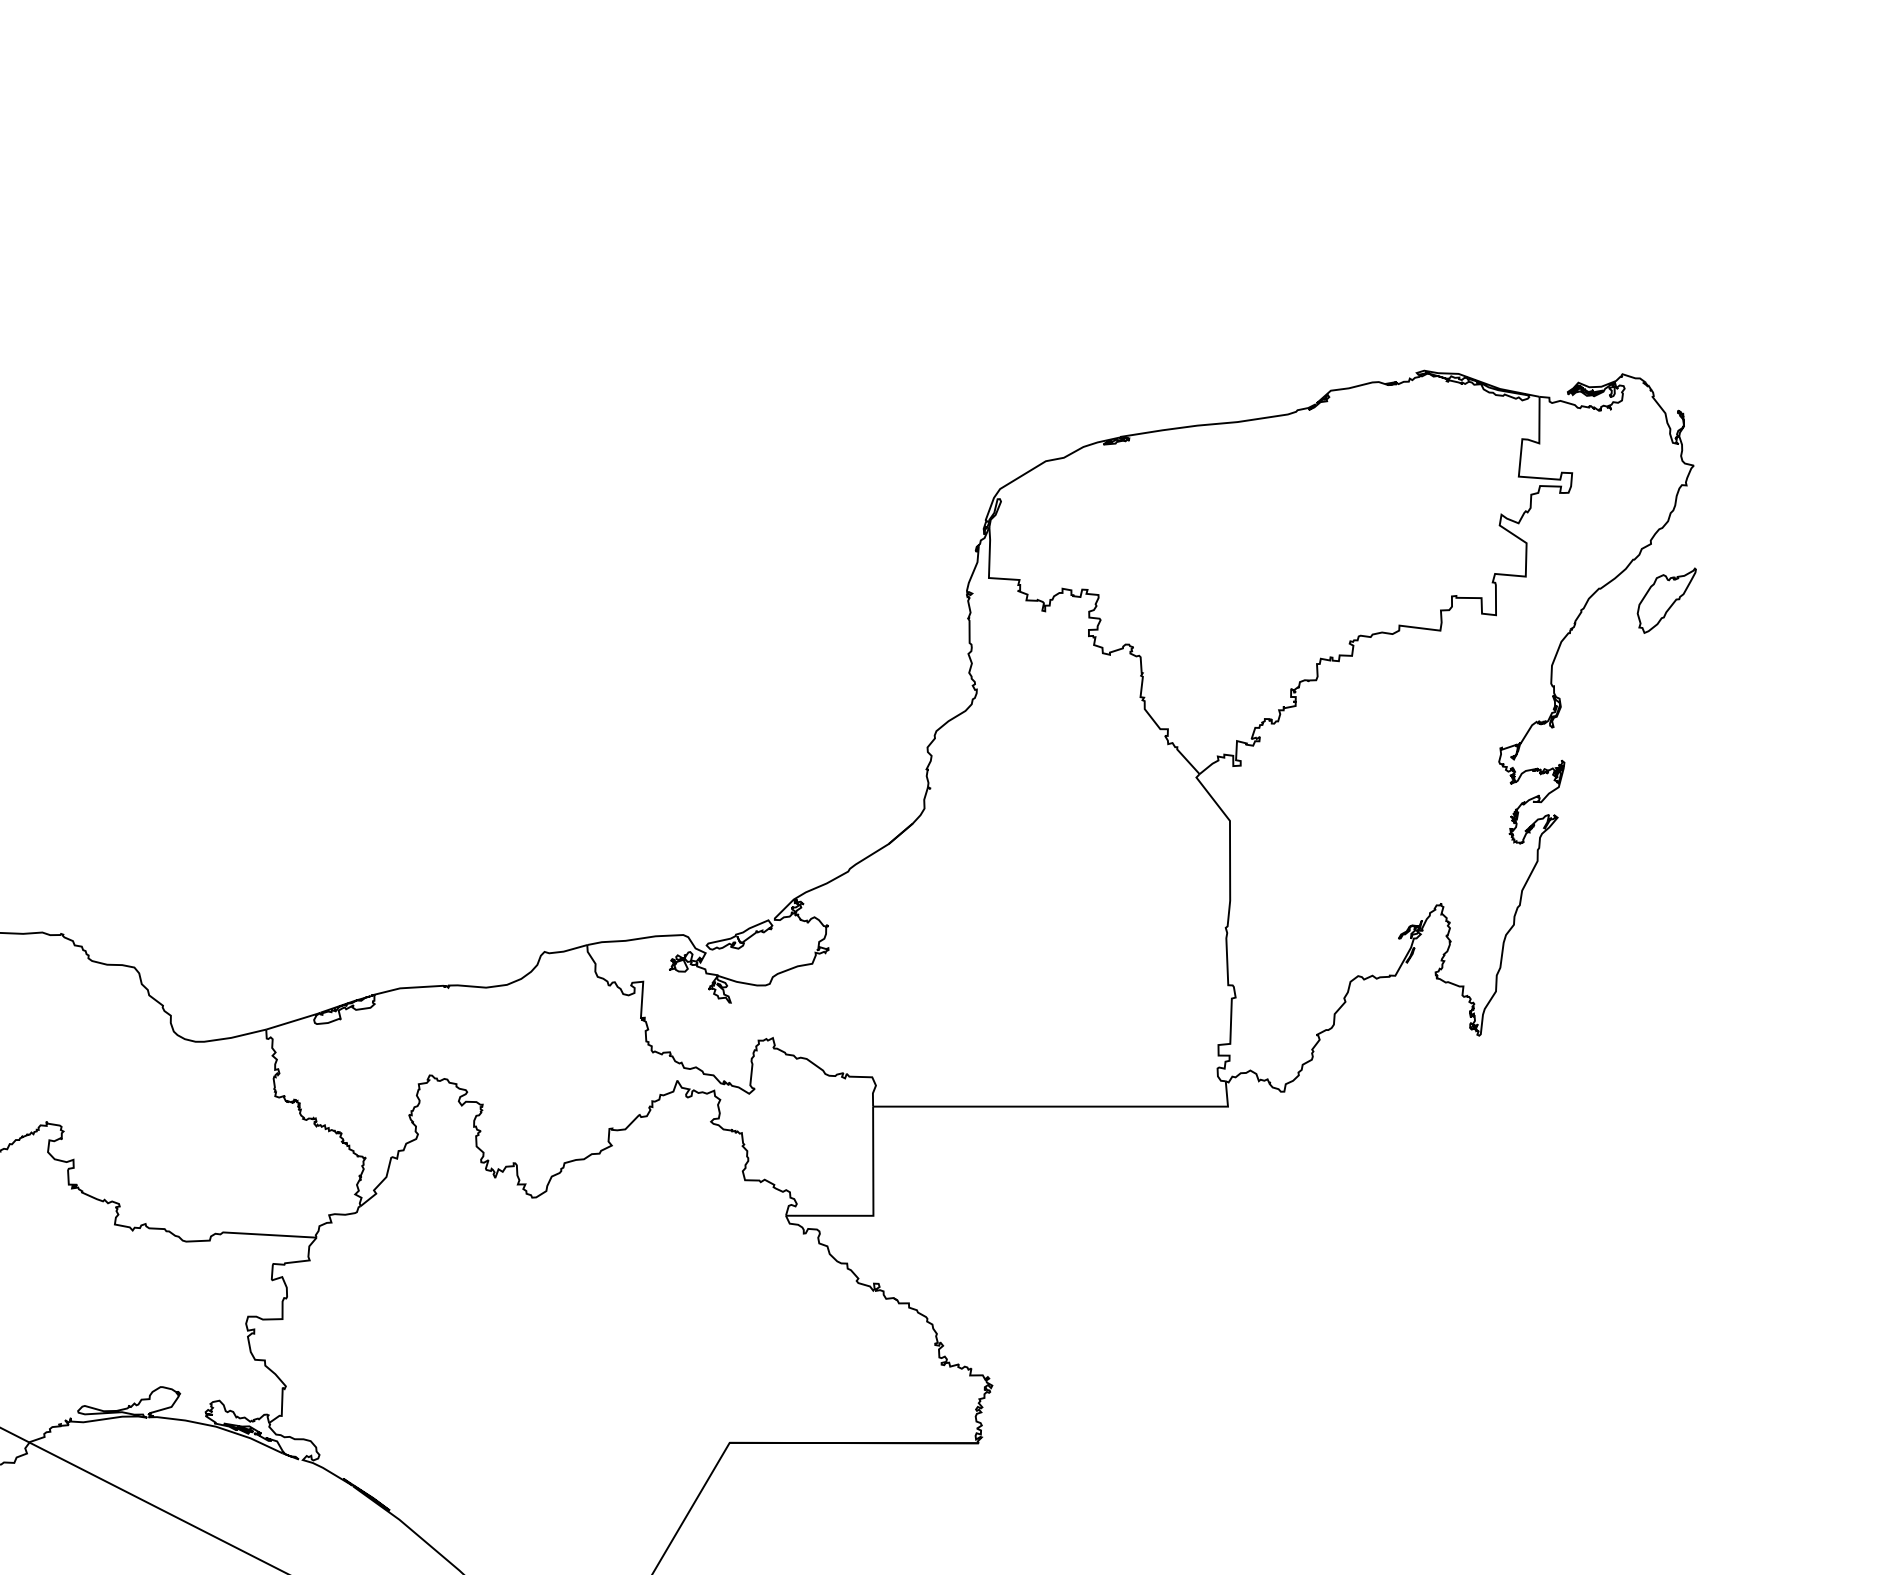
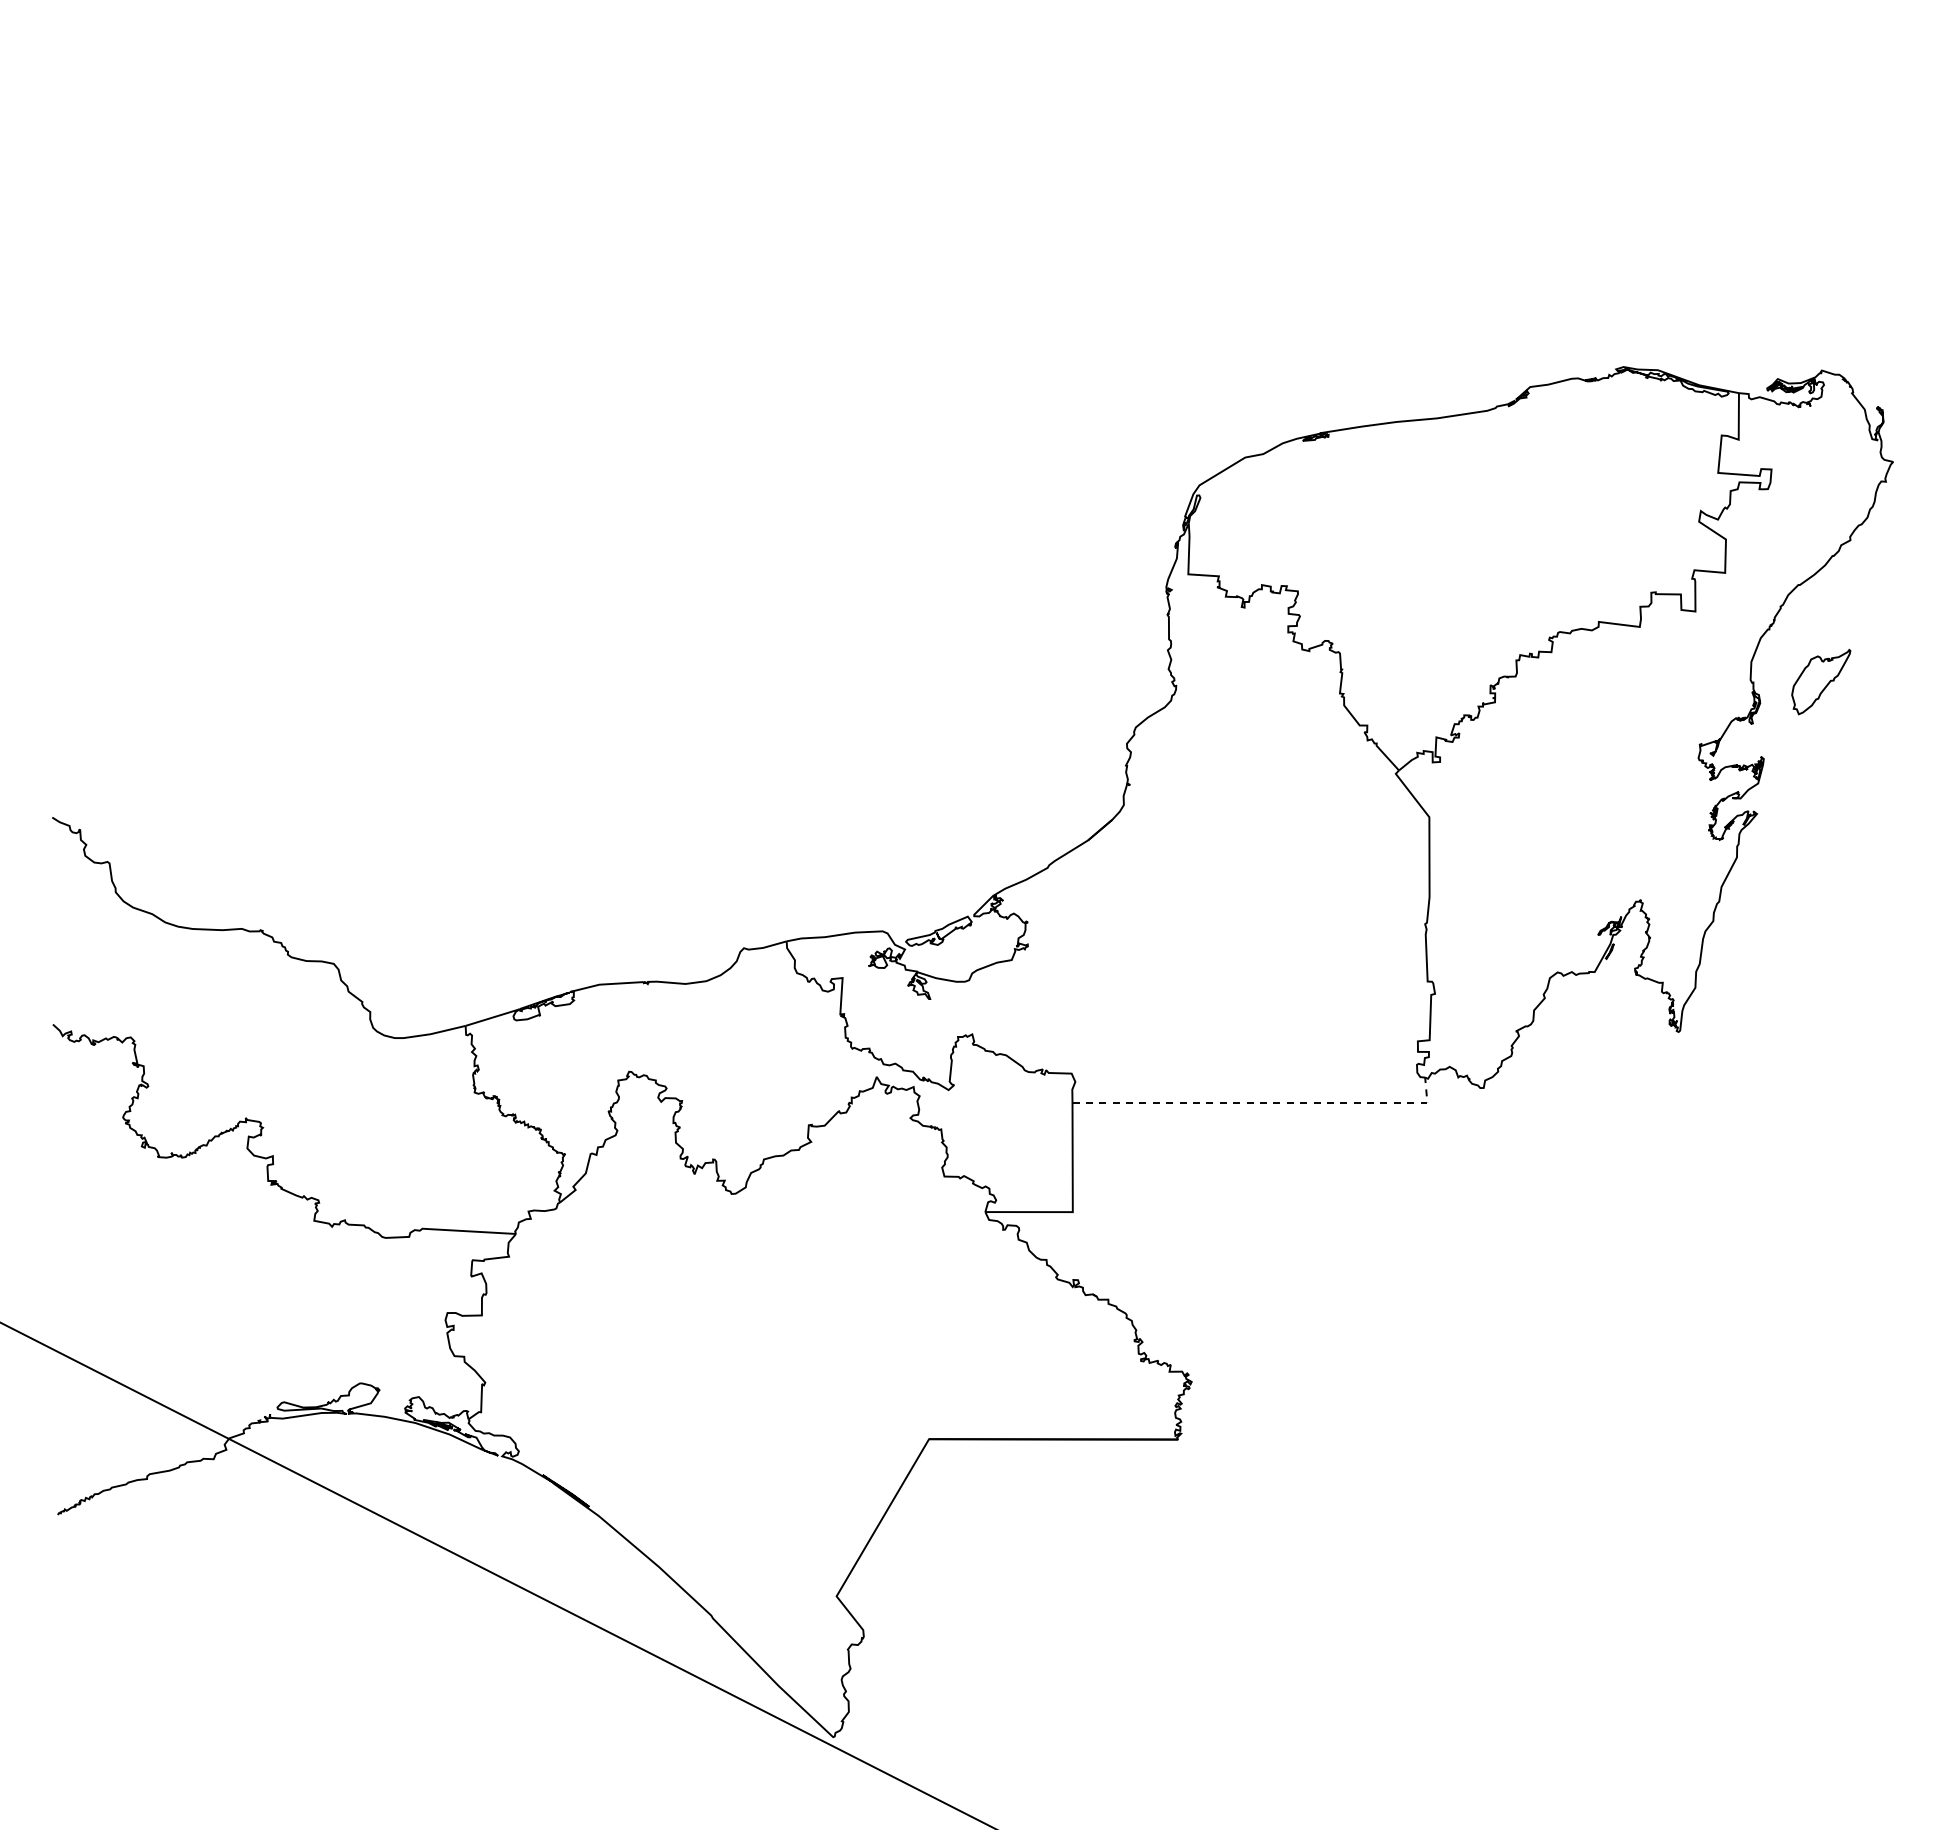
part: (1667, 600) -> (1821, 681), moved
line: (1064, 1106) -> (1263, 1102), solid -> dashed

